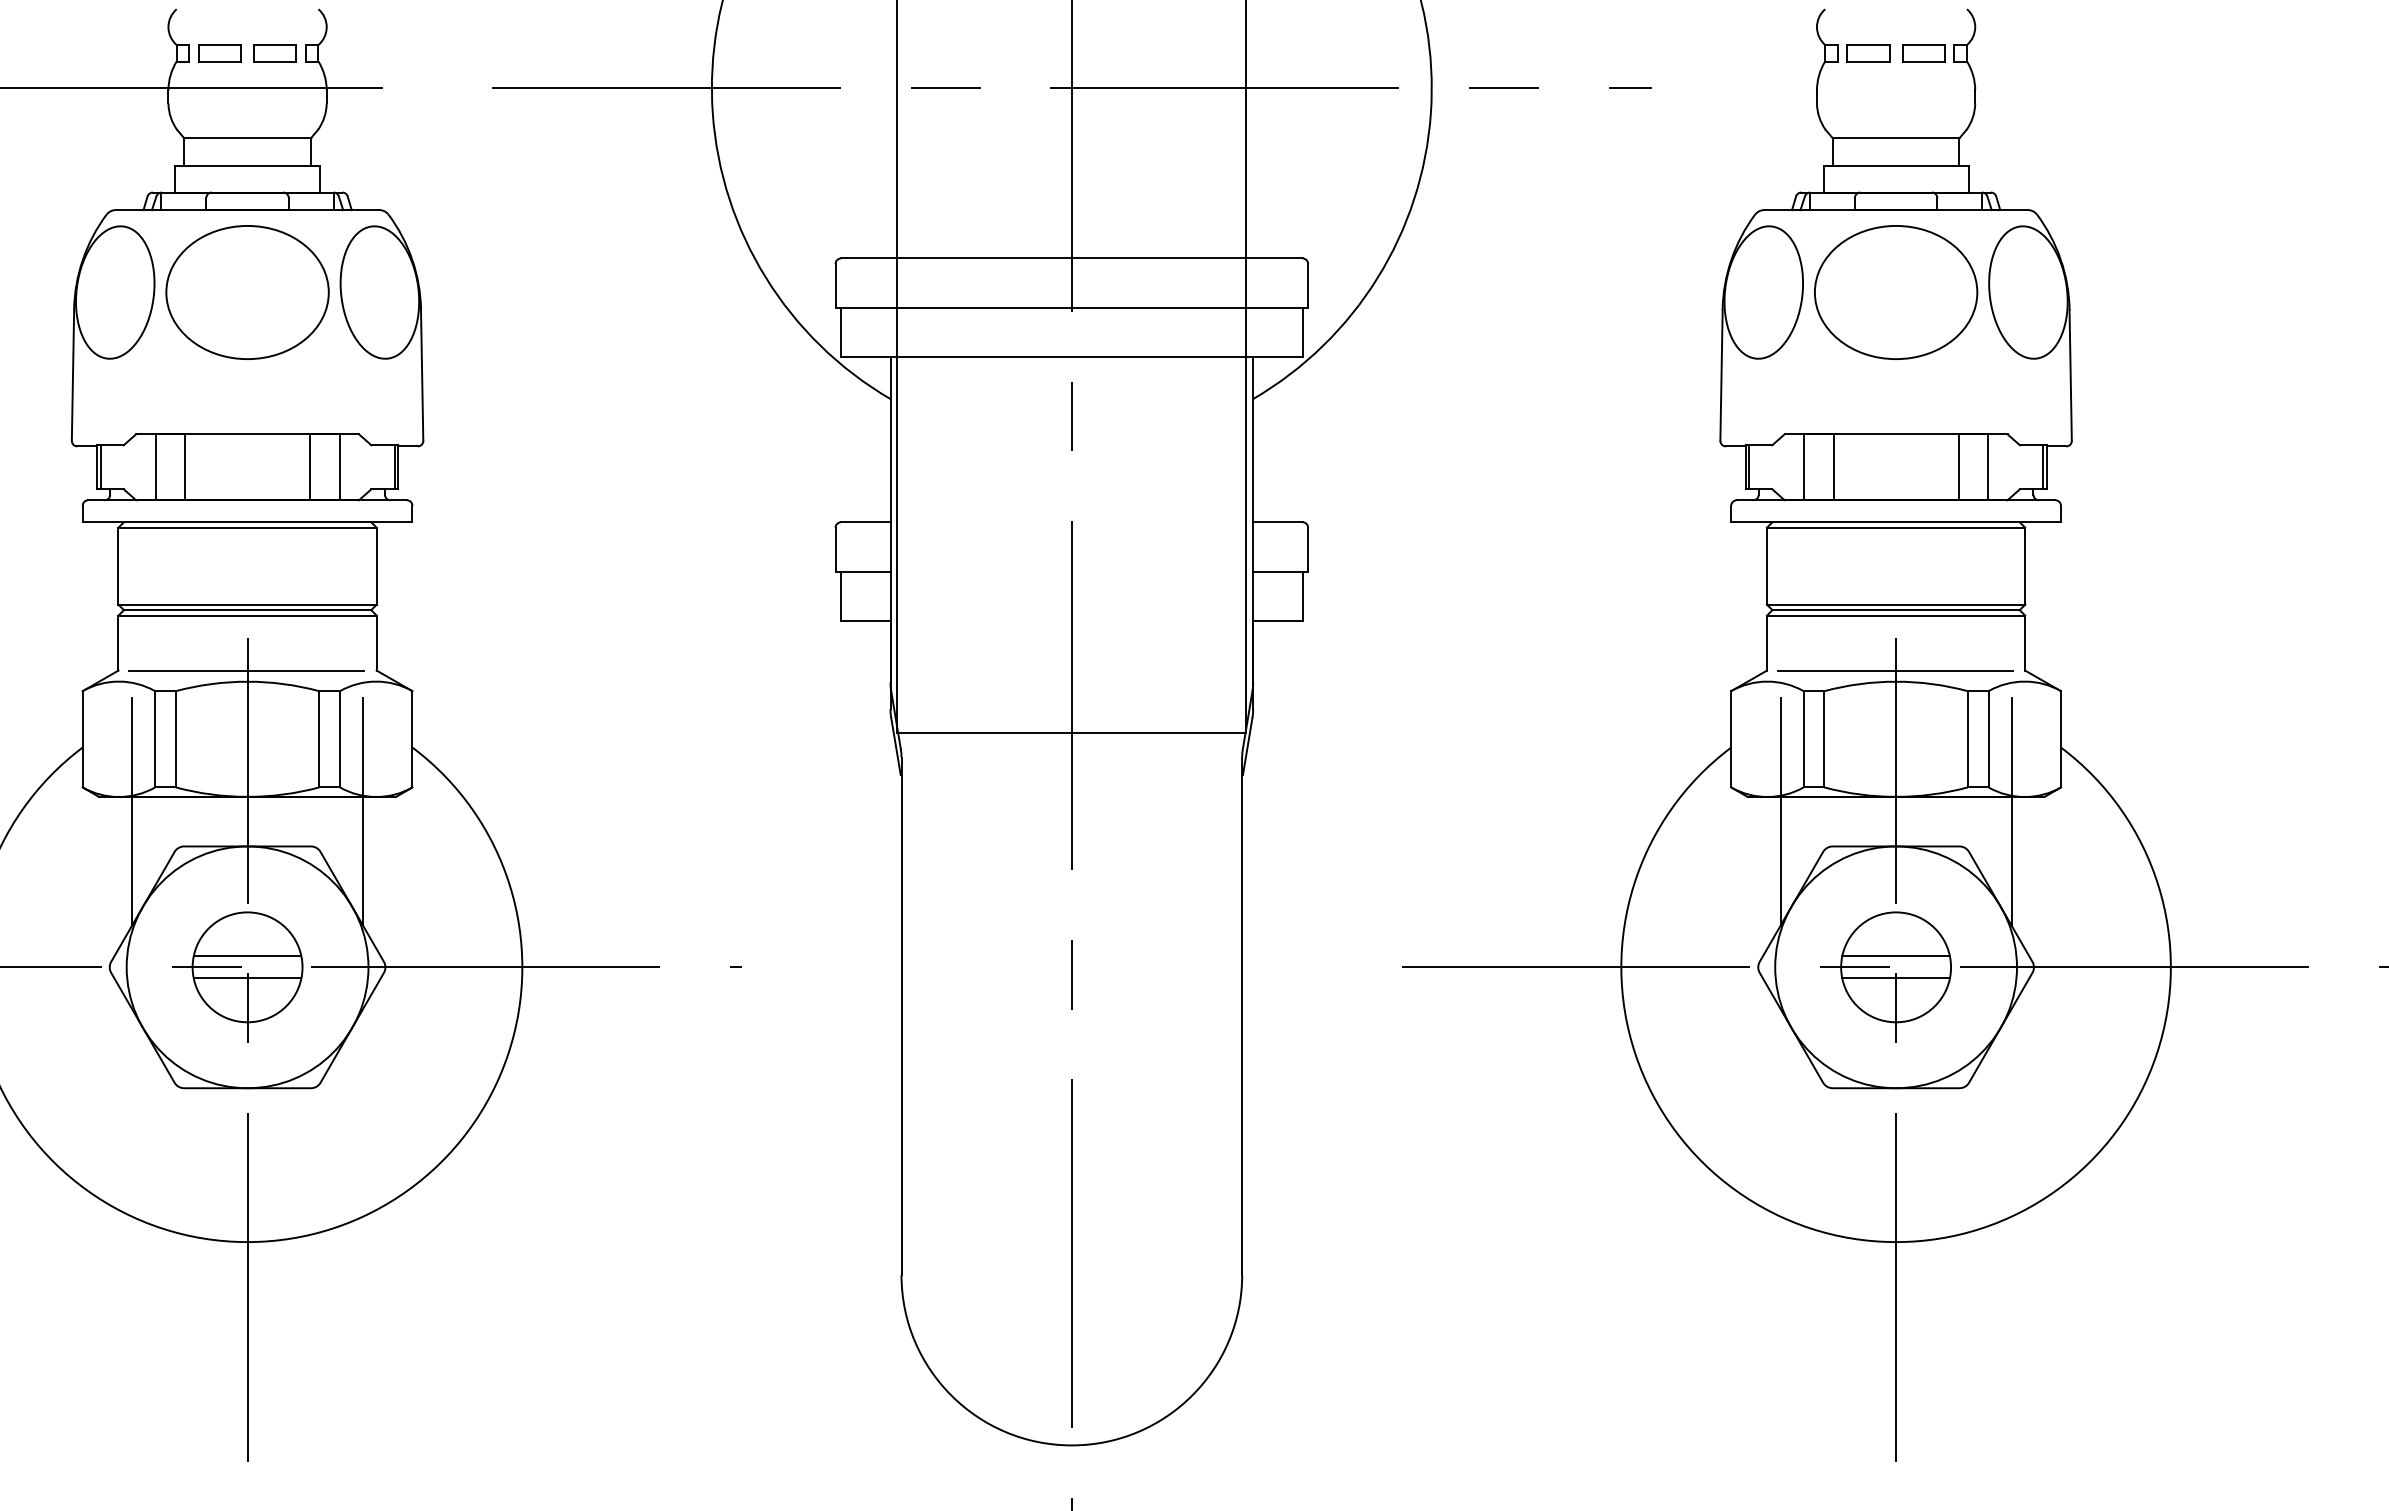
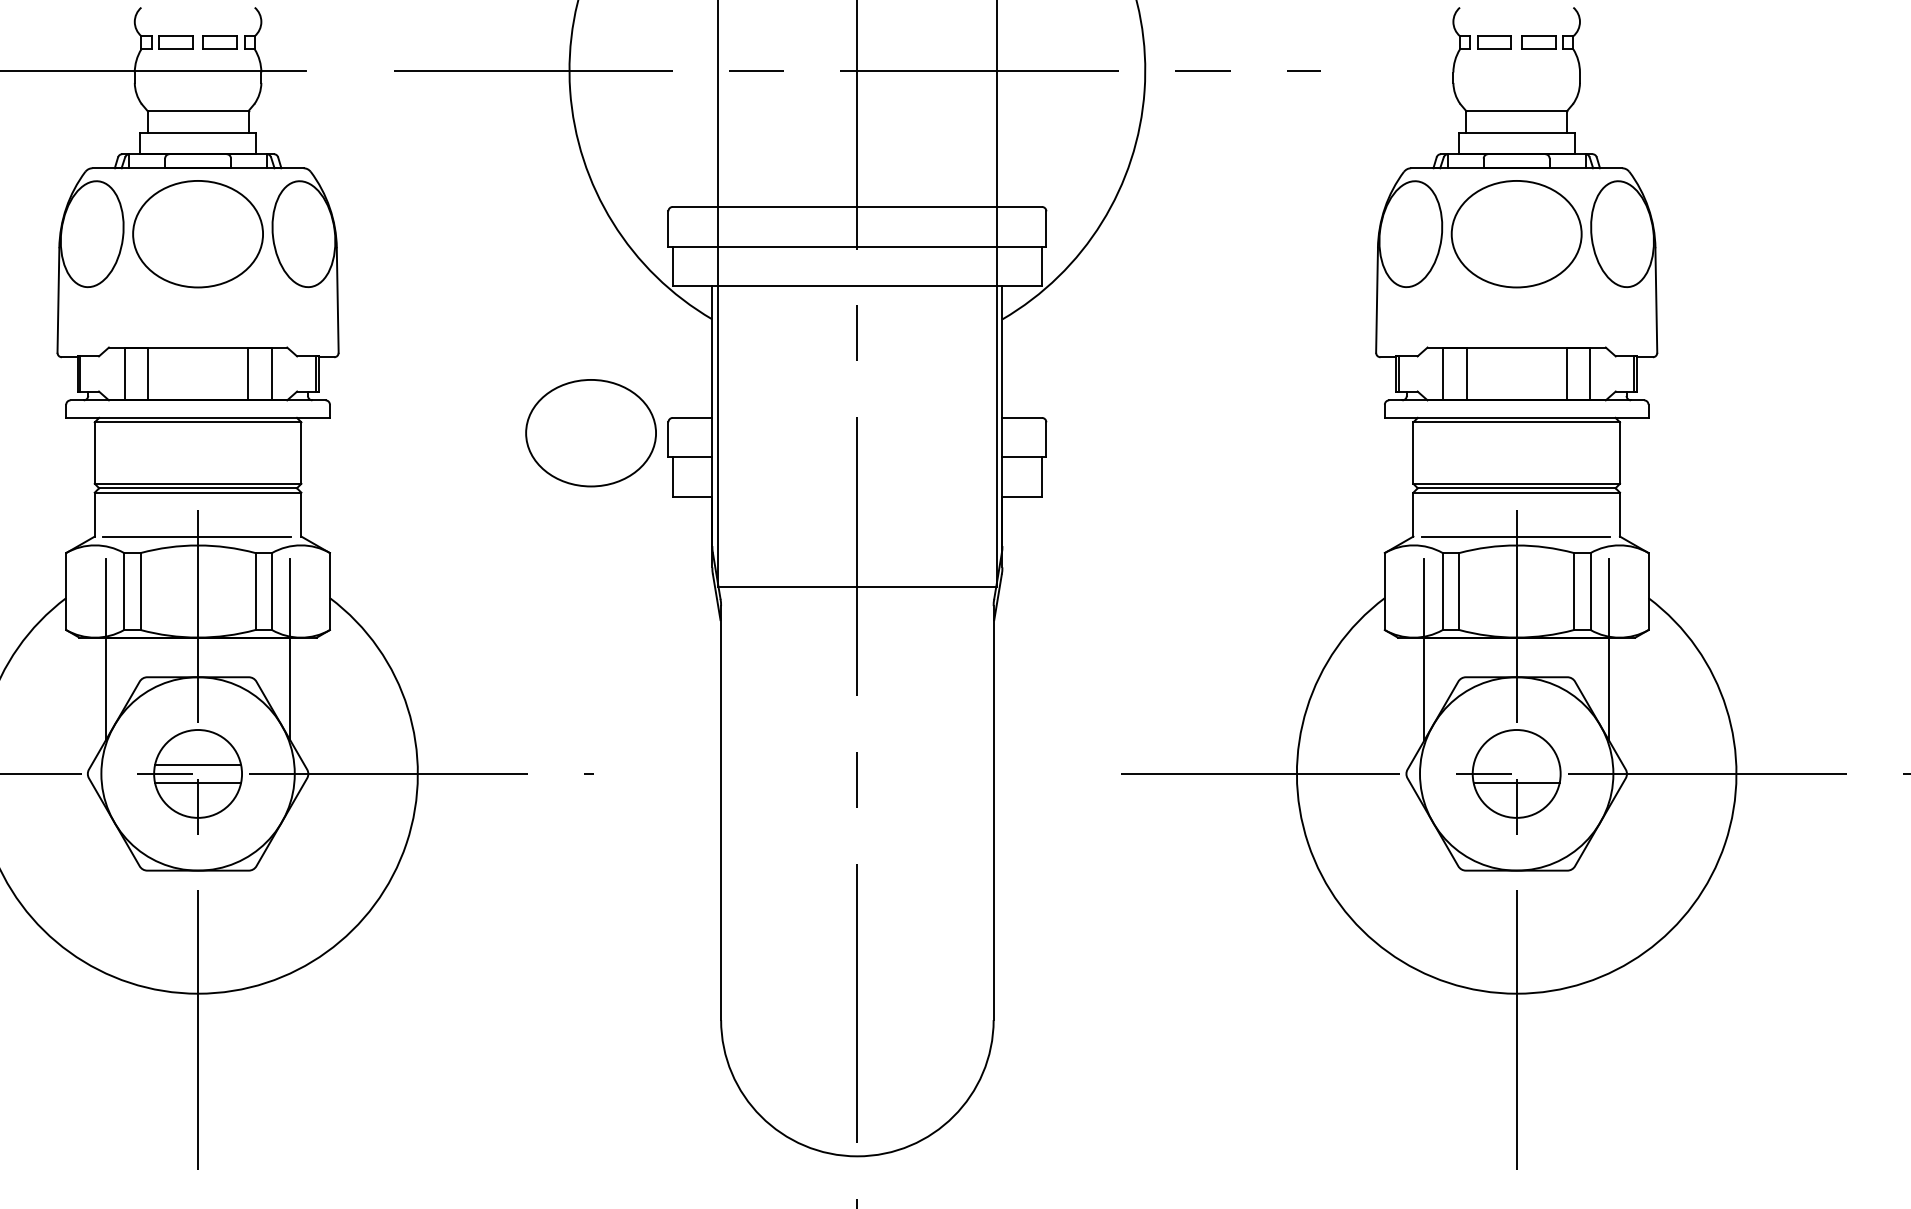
part: (738, 541) -> (590, 433), added
line: (1895, 956) -> (1516, 765), removed

